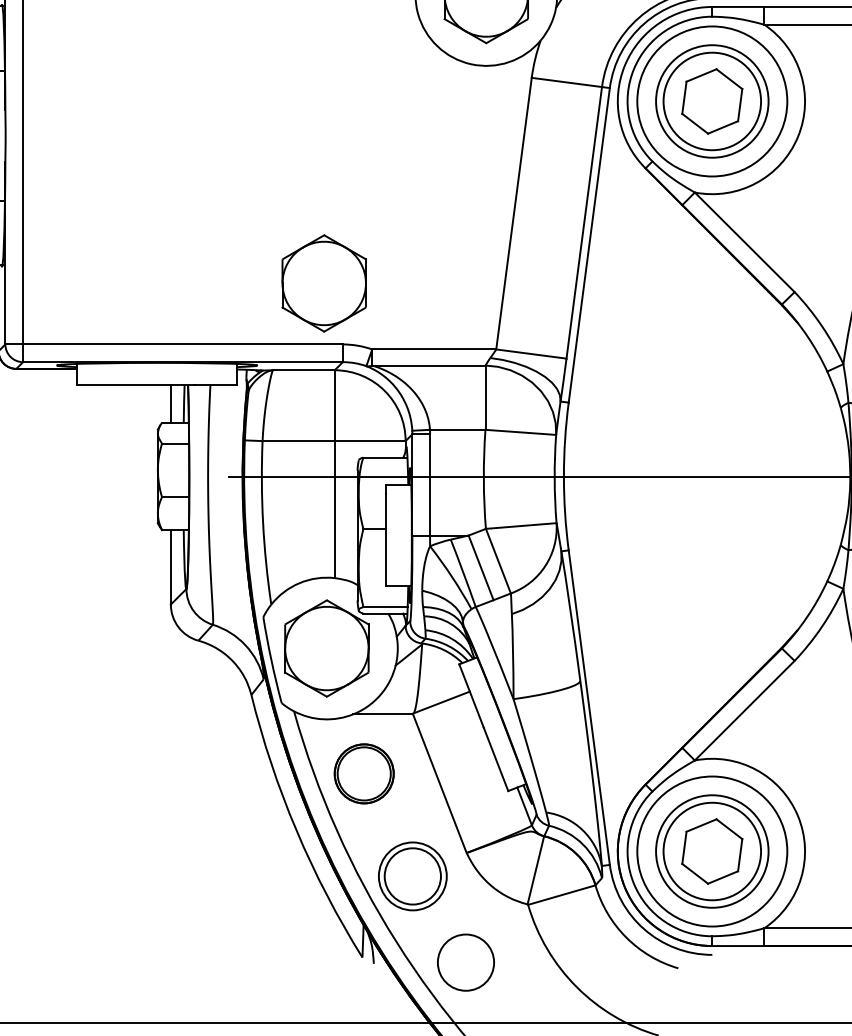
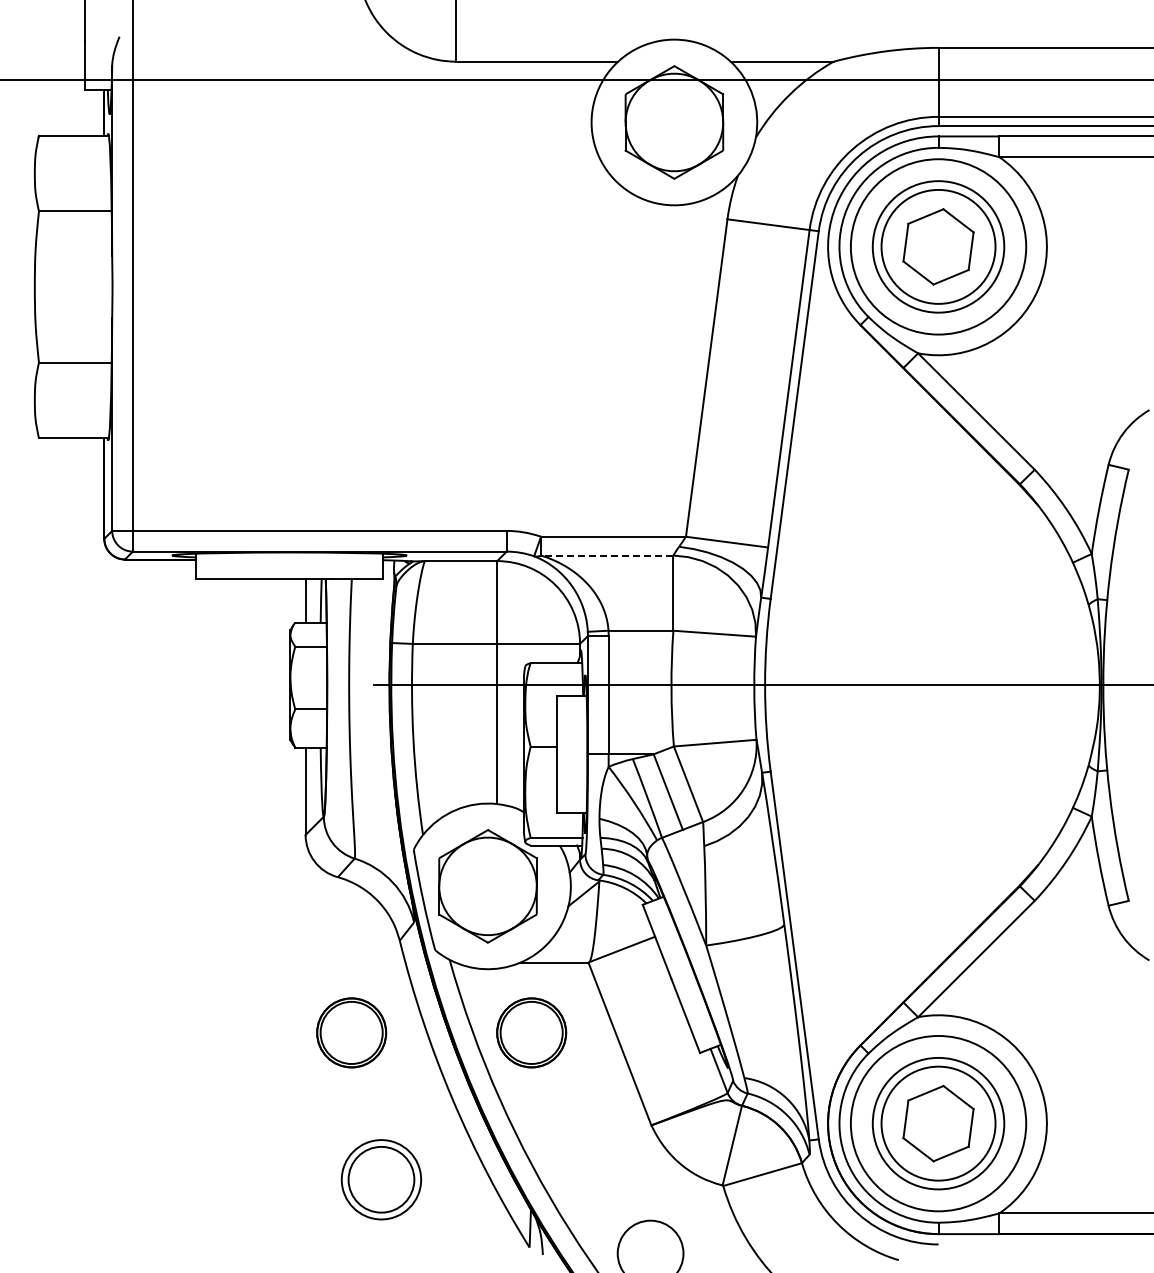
part: (323, 283) -> (484, 459), removed
line: (428, 365) -> (606, 555), solid -> dashed
part: (210, 773) -> (351, 1032), added
part: (412, 876) -> (381, 1179), moved

